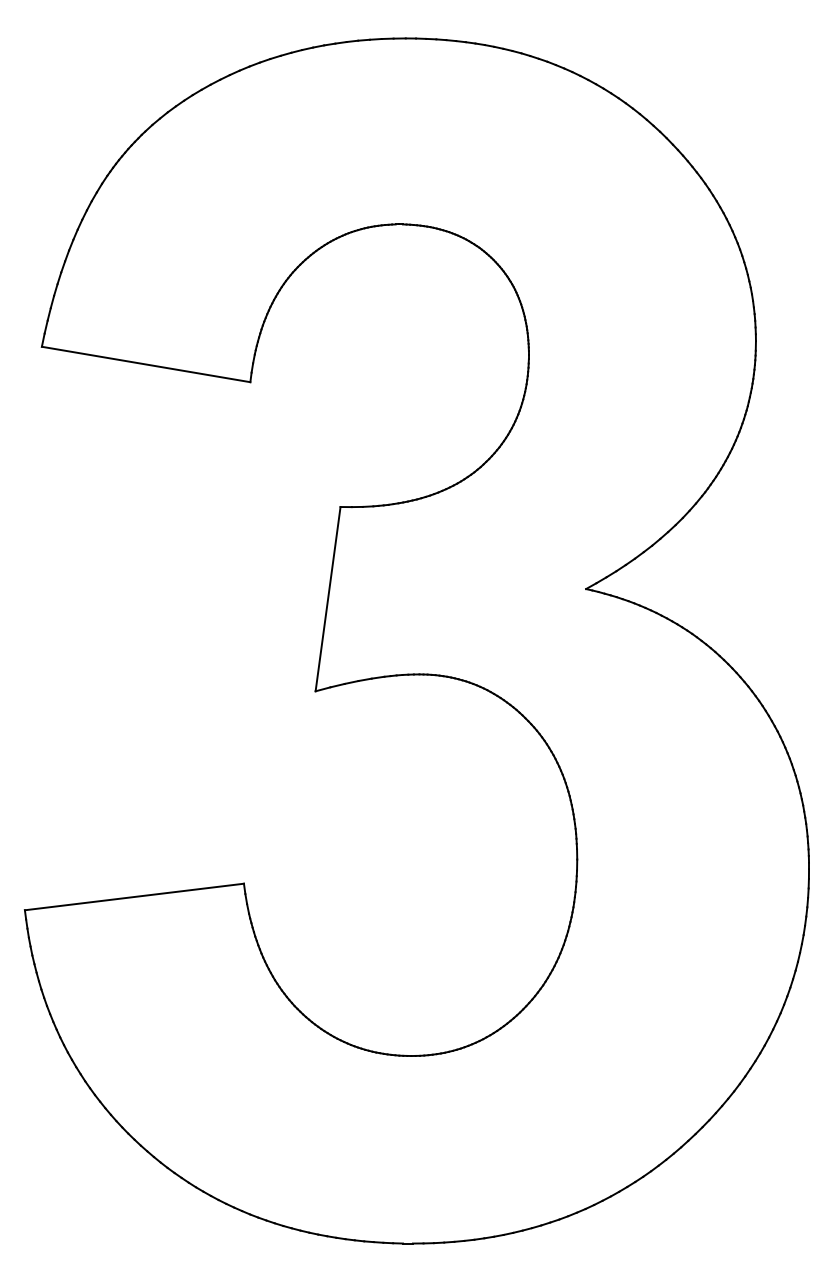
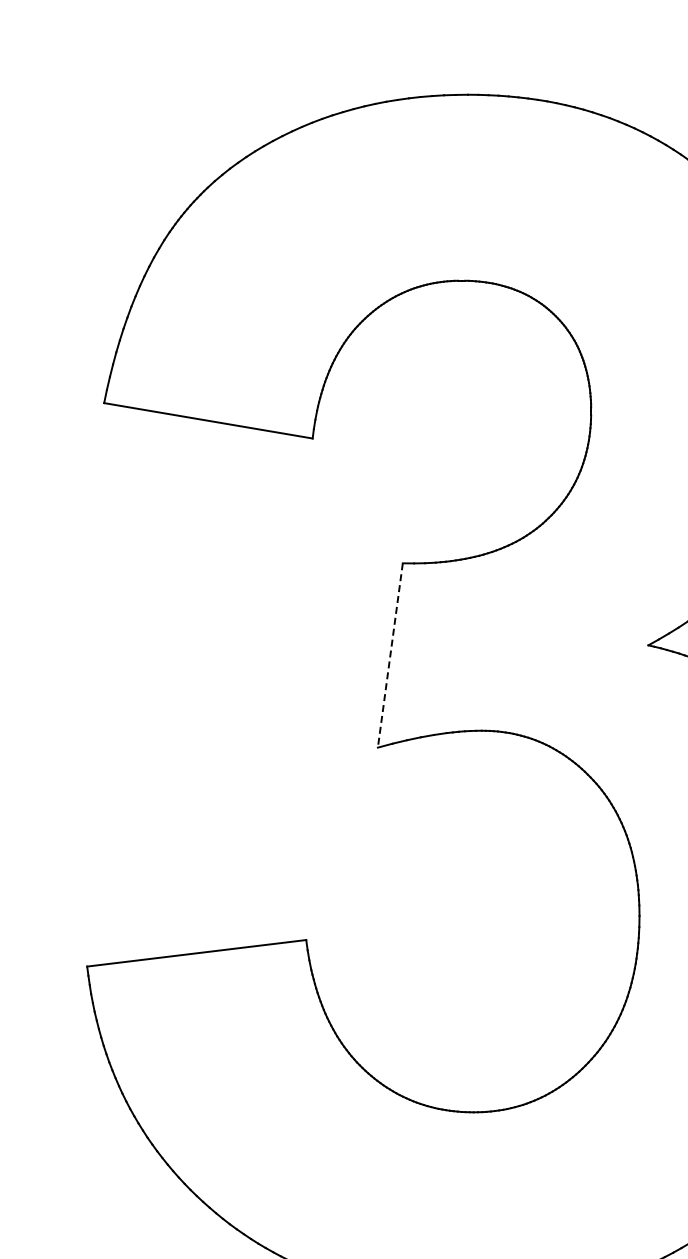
line: (328, 599) -> (390, 655), solid -> dashed

